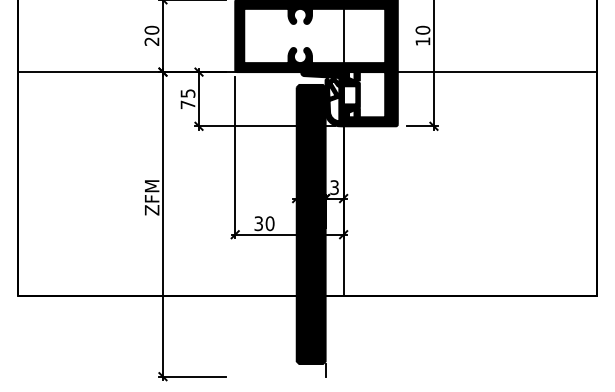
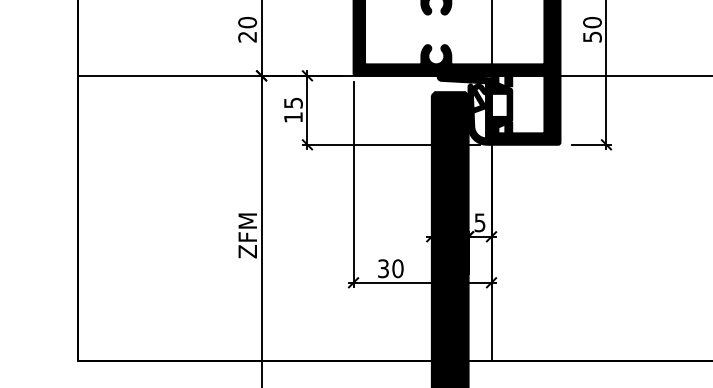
text: (422, 41) -> (591, 36), 10 -> 50
text: (187, 104) -> (292, 117), 75 -> 15
text: (334, 187) -> (479, 222), 3 -> 5

